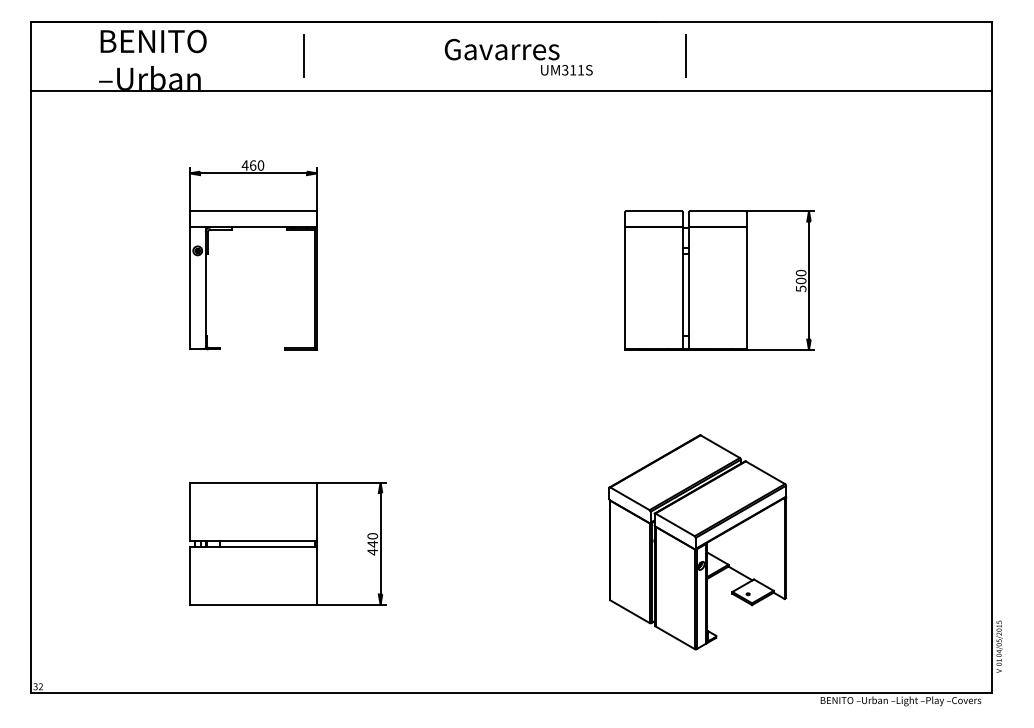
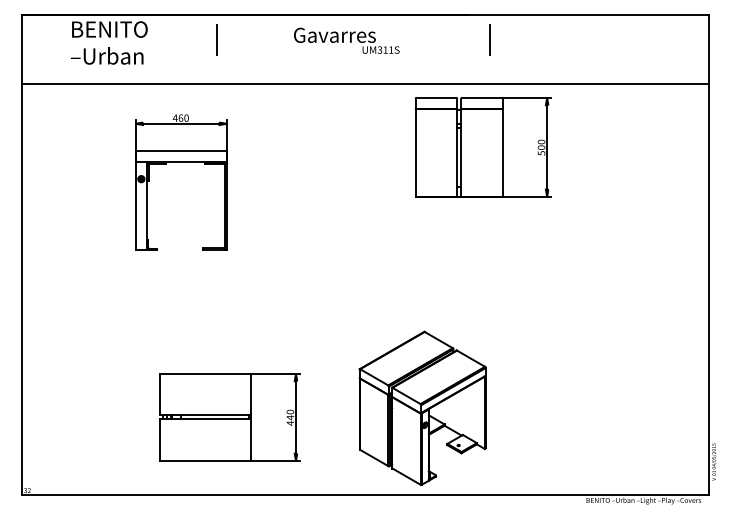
text: (518, 56) -> (346, 40), moved
line: (511, 90) -> (365, 83), moved
part: (718, 280) -> (482, 147), moved
part: (697, 541) -> (422, 407), moved
part: (287, 543) -> (229, 417), moved

